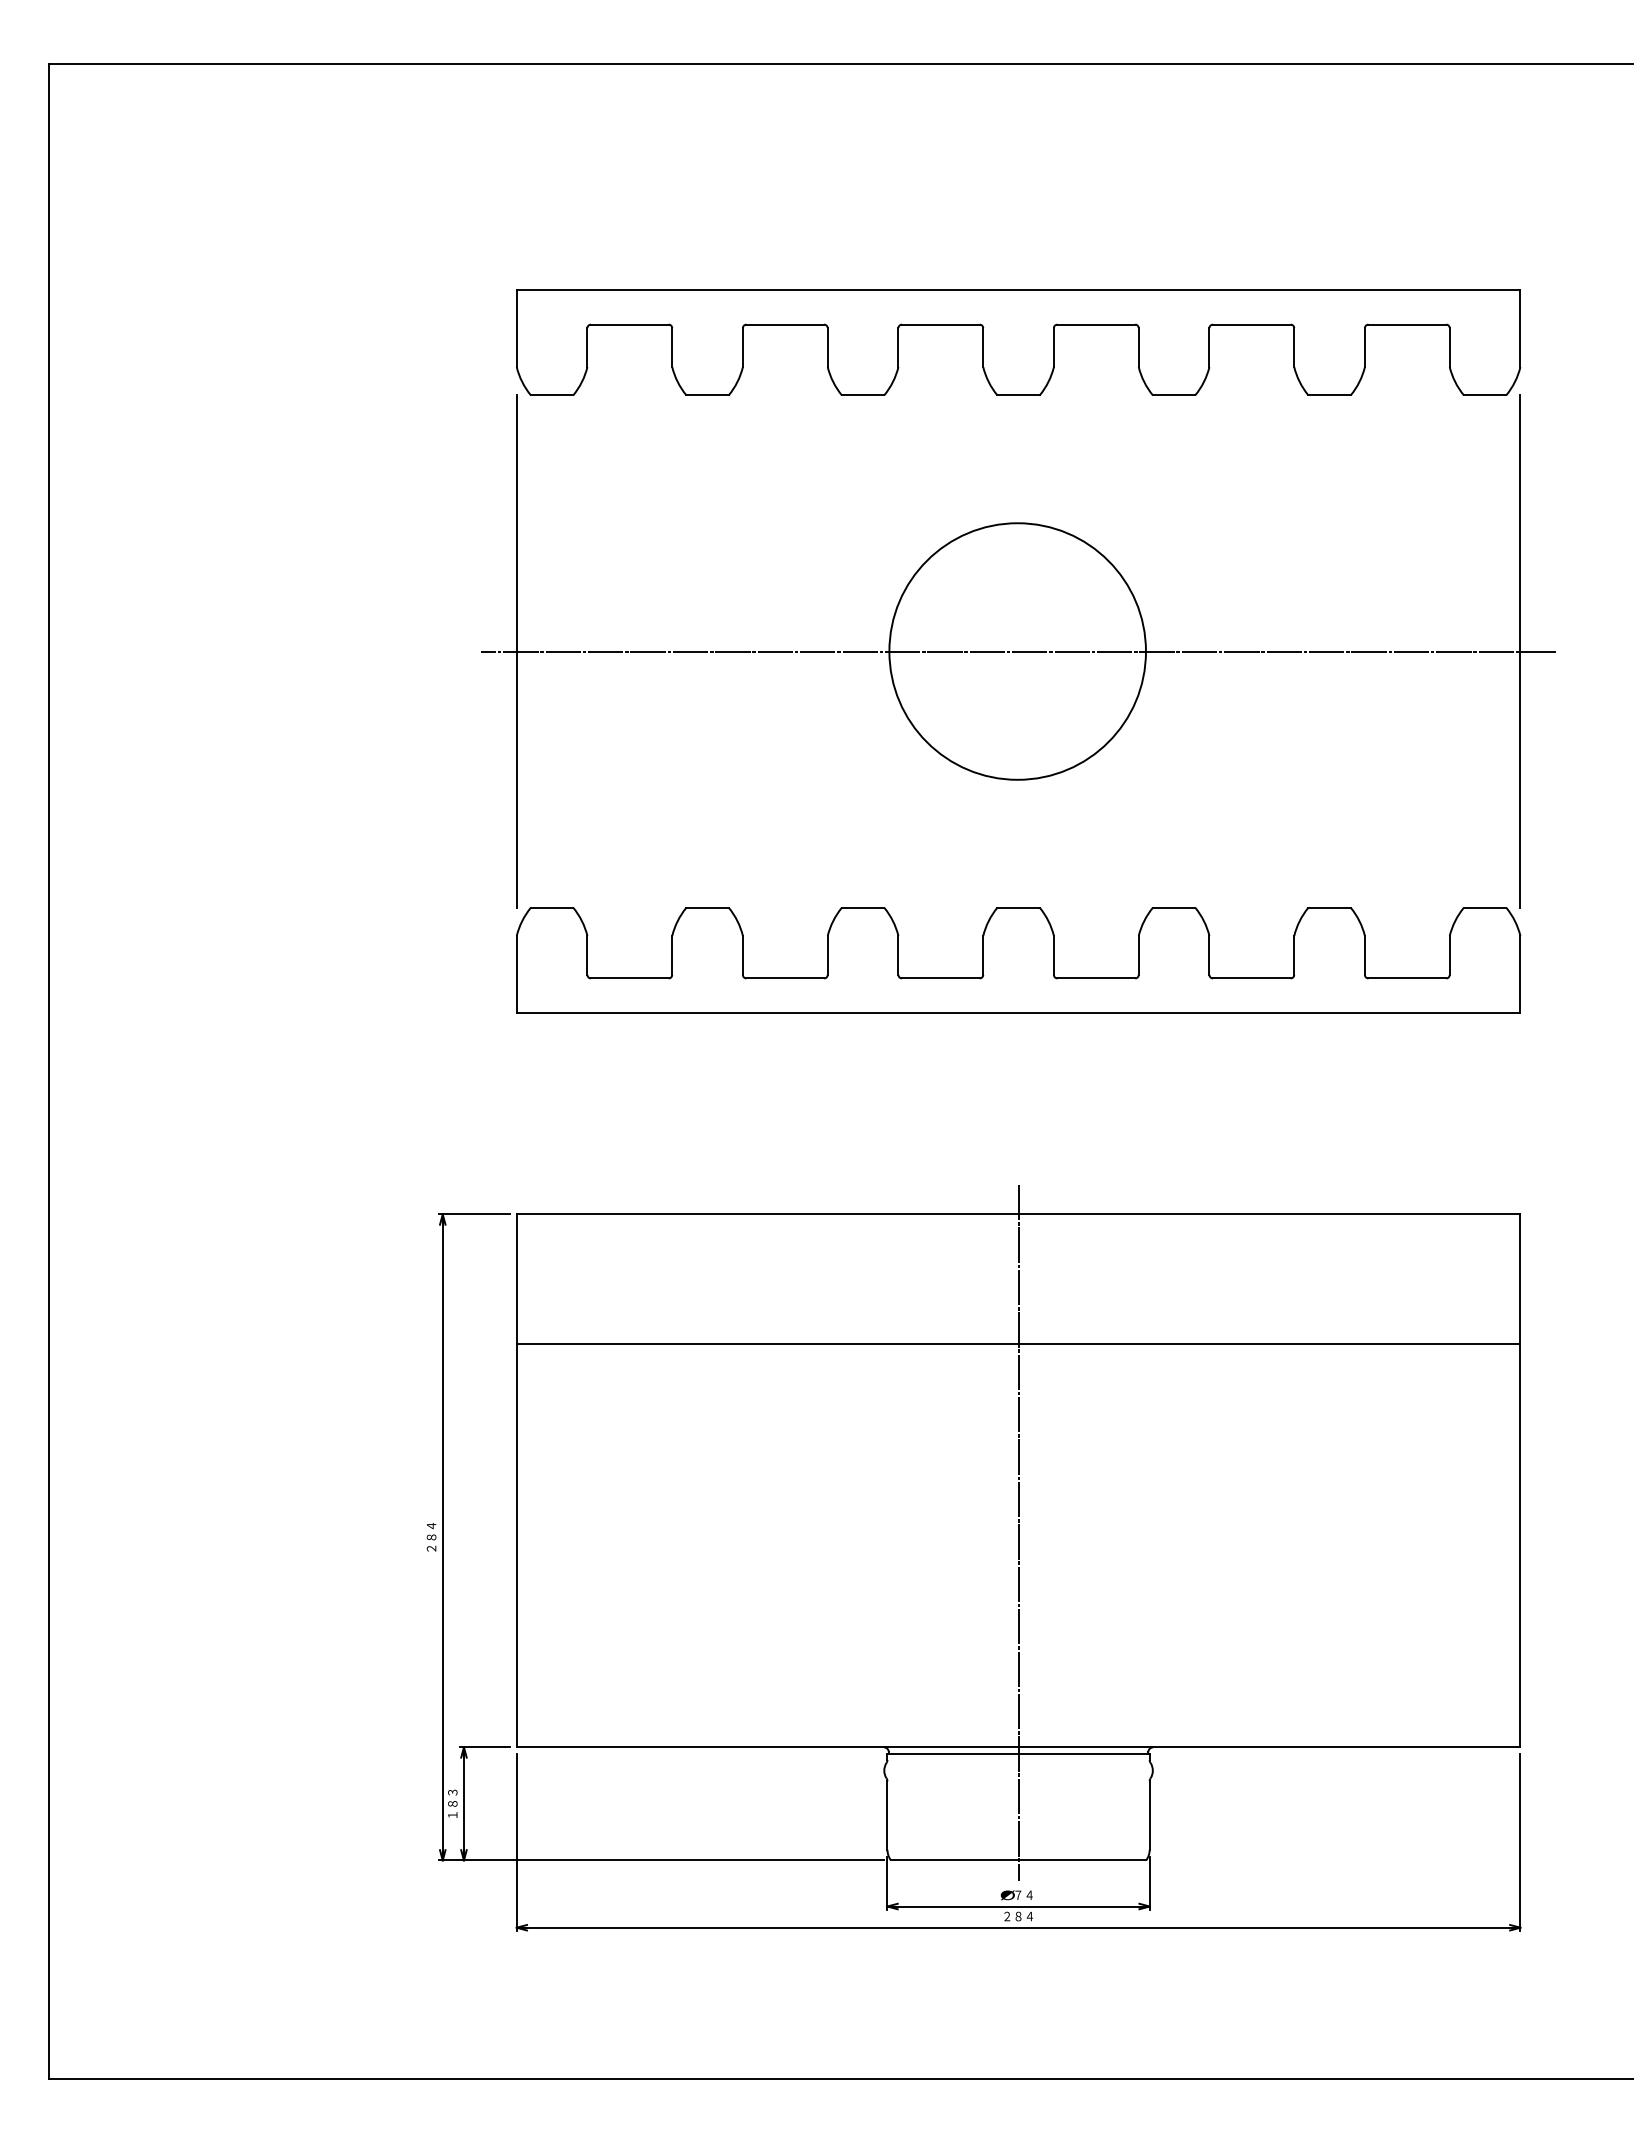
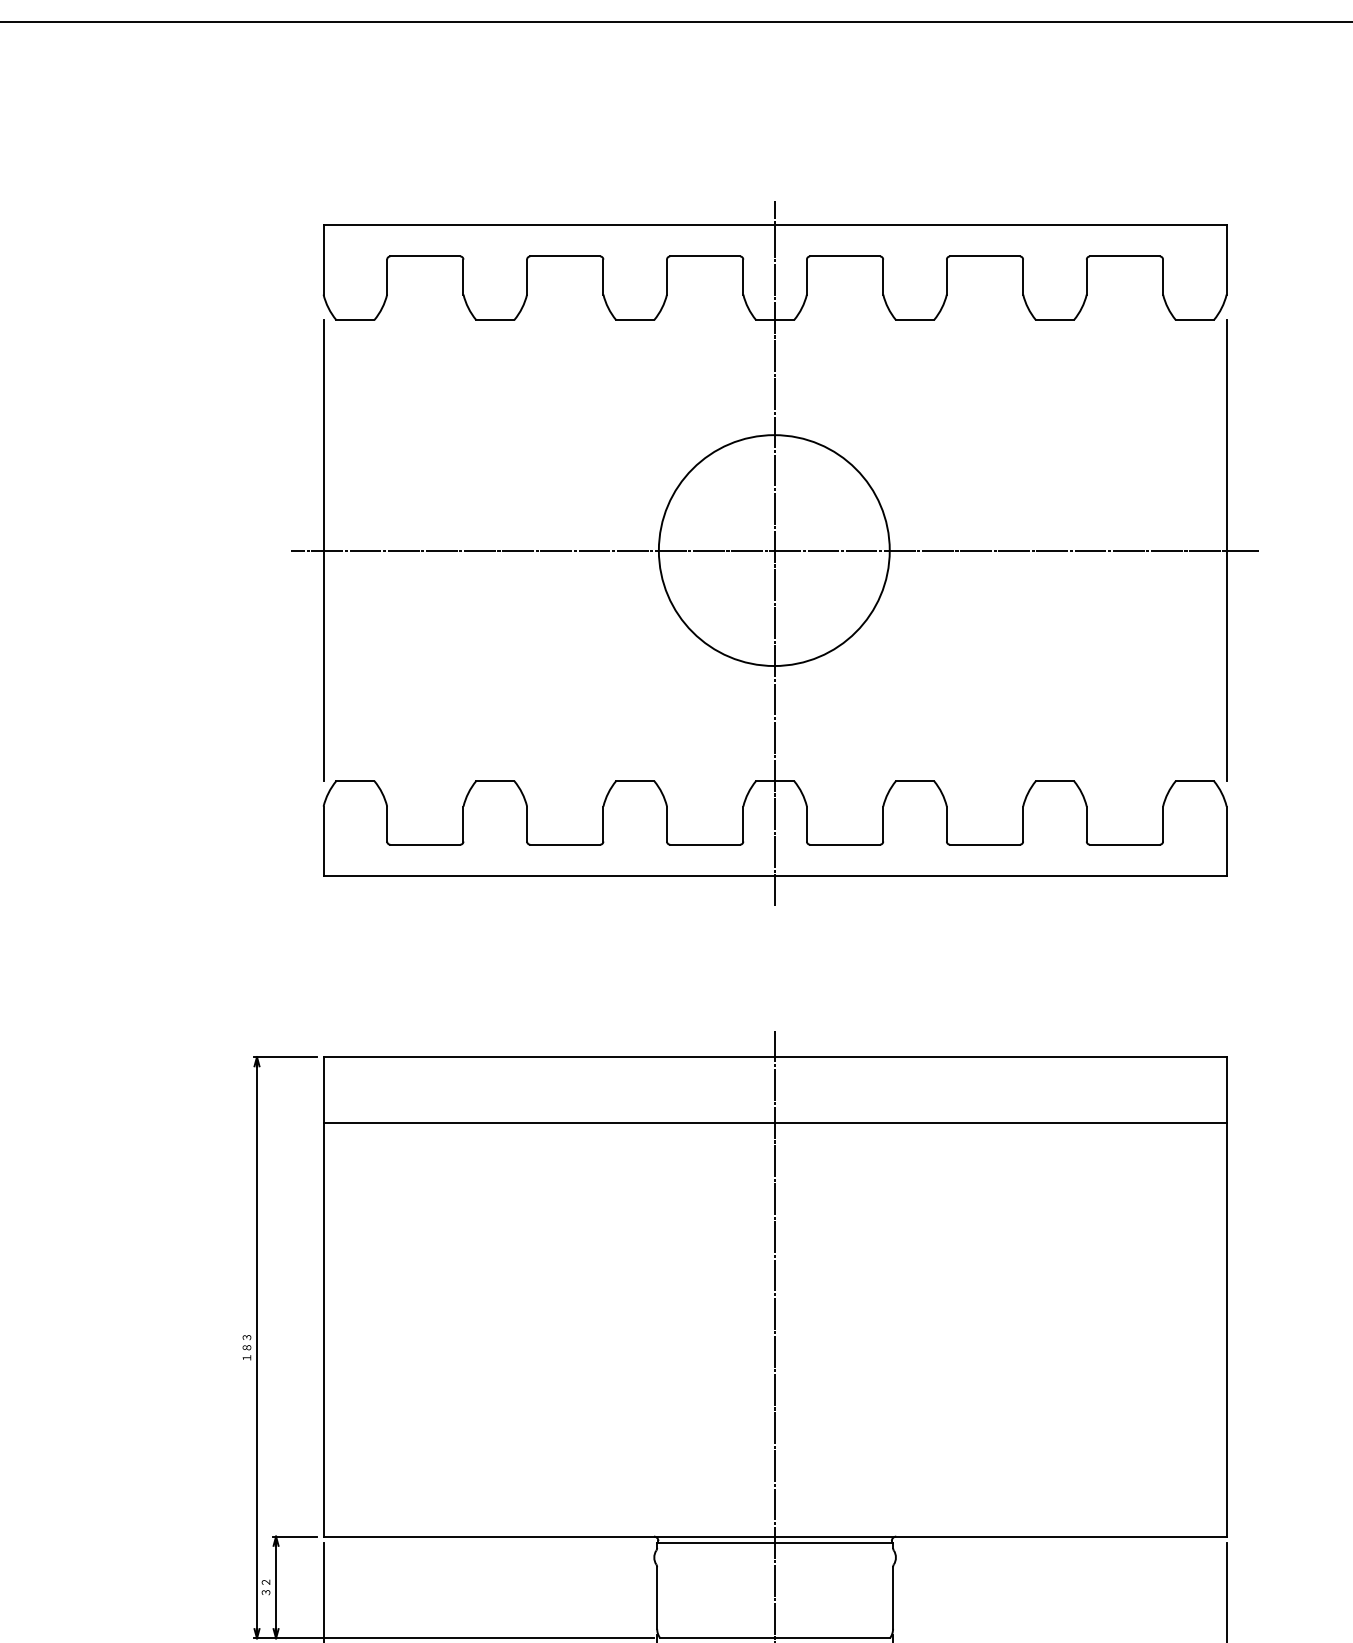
line: (1018, 654) -> (775, 553), added
line: (1018, 1343) -> (775, 1122), moved
text: (431, 1536) -> (246, 1346), ２８４ -> １８３
text: (452, 1803) -> (265, 1587), １８３ -> ３２

